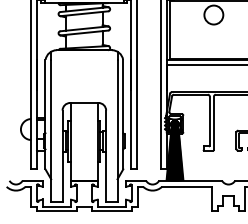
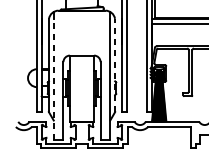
line: (123, 114) -> (115, 65), solid -> dashed
line: (51, 130) -> (54, 79), solid -> dashed

